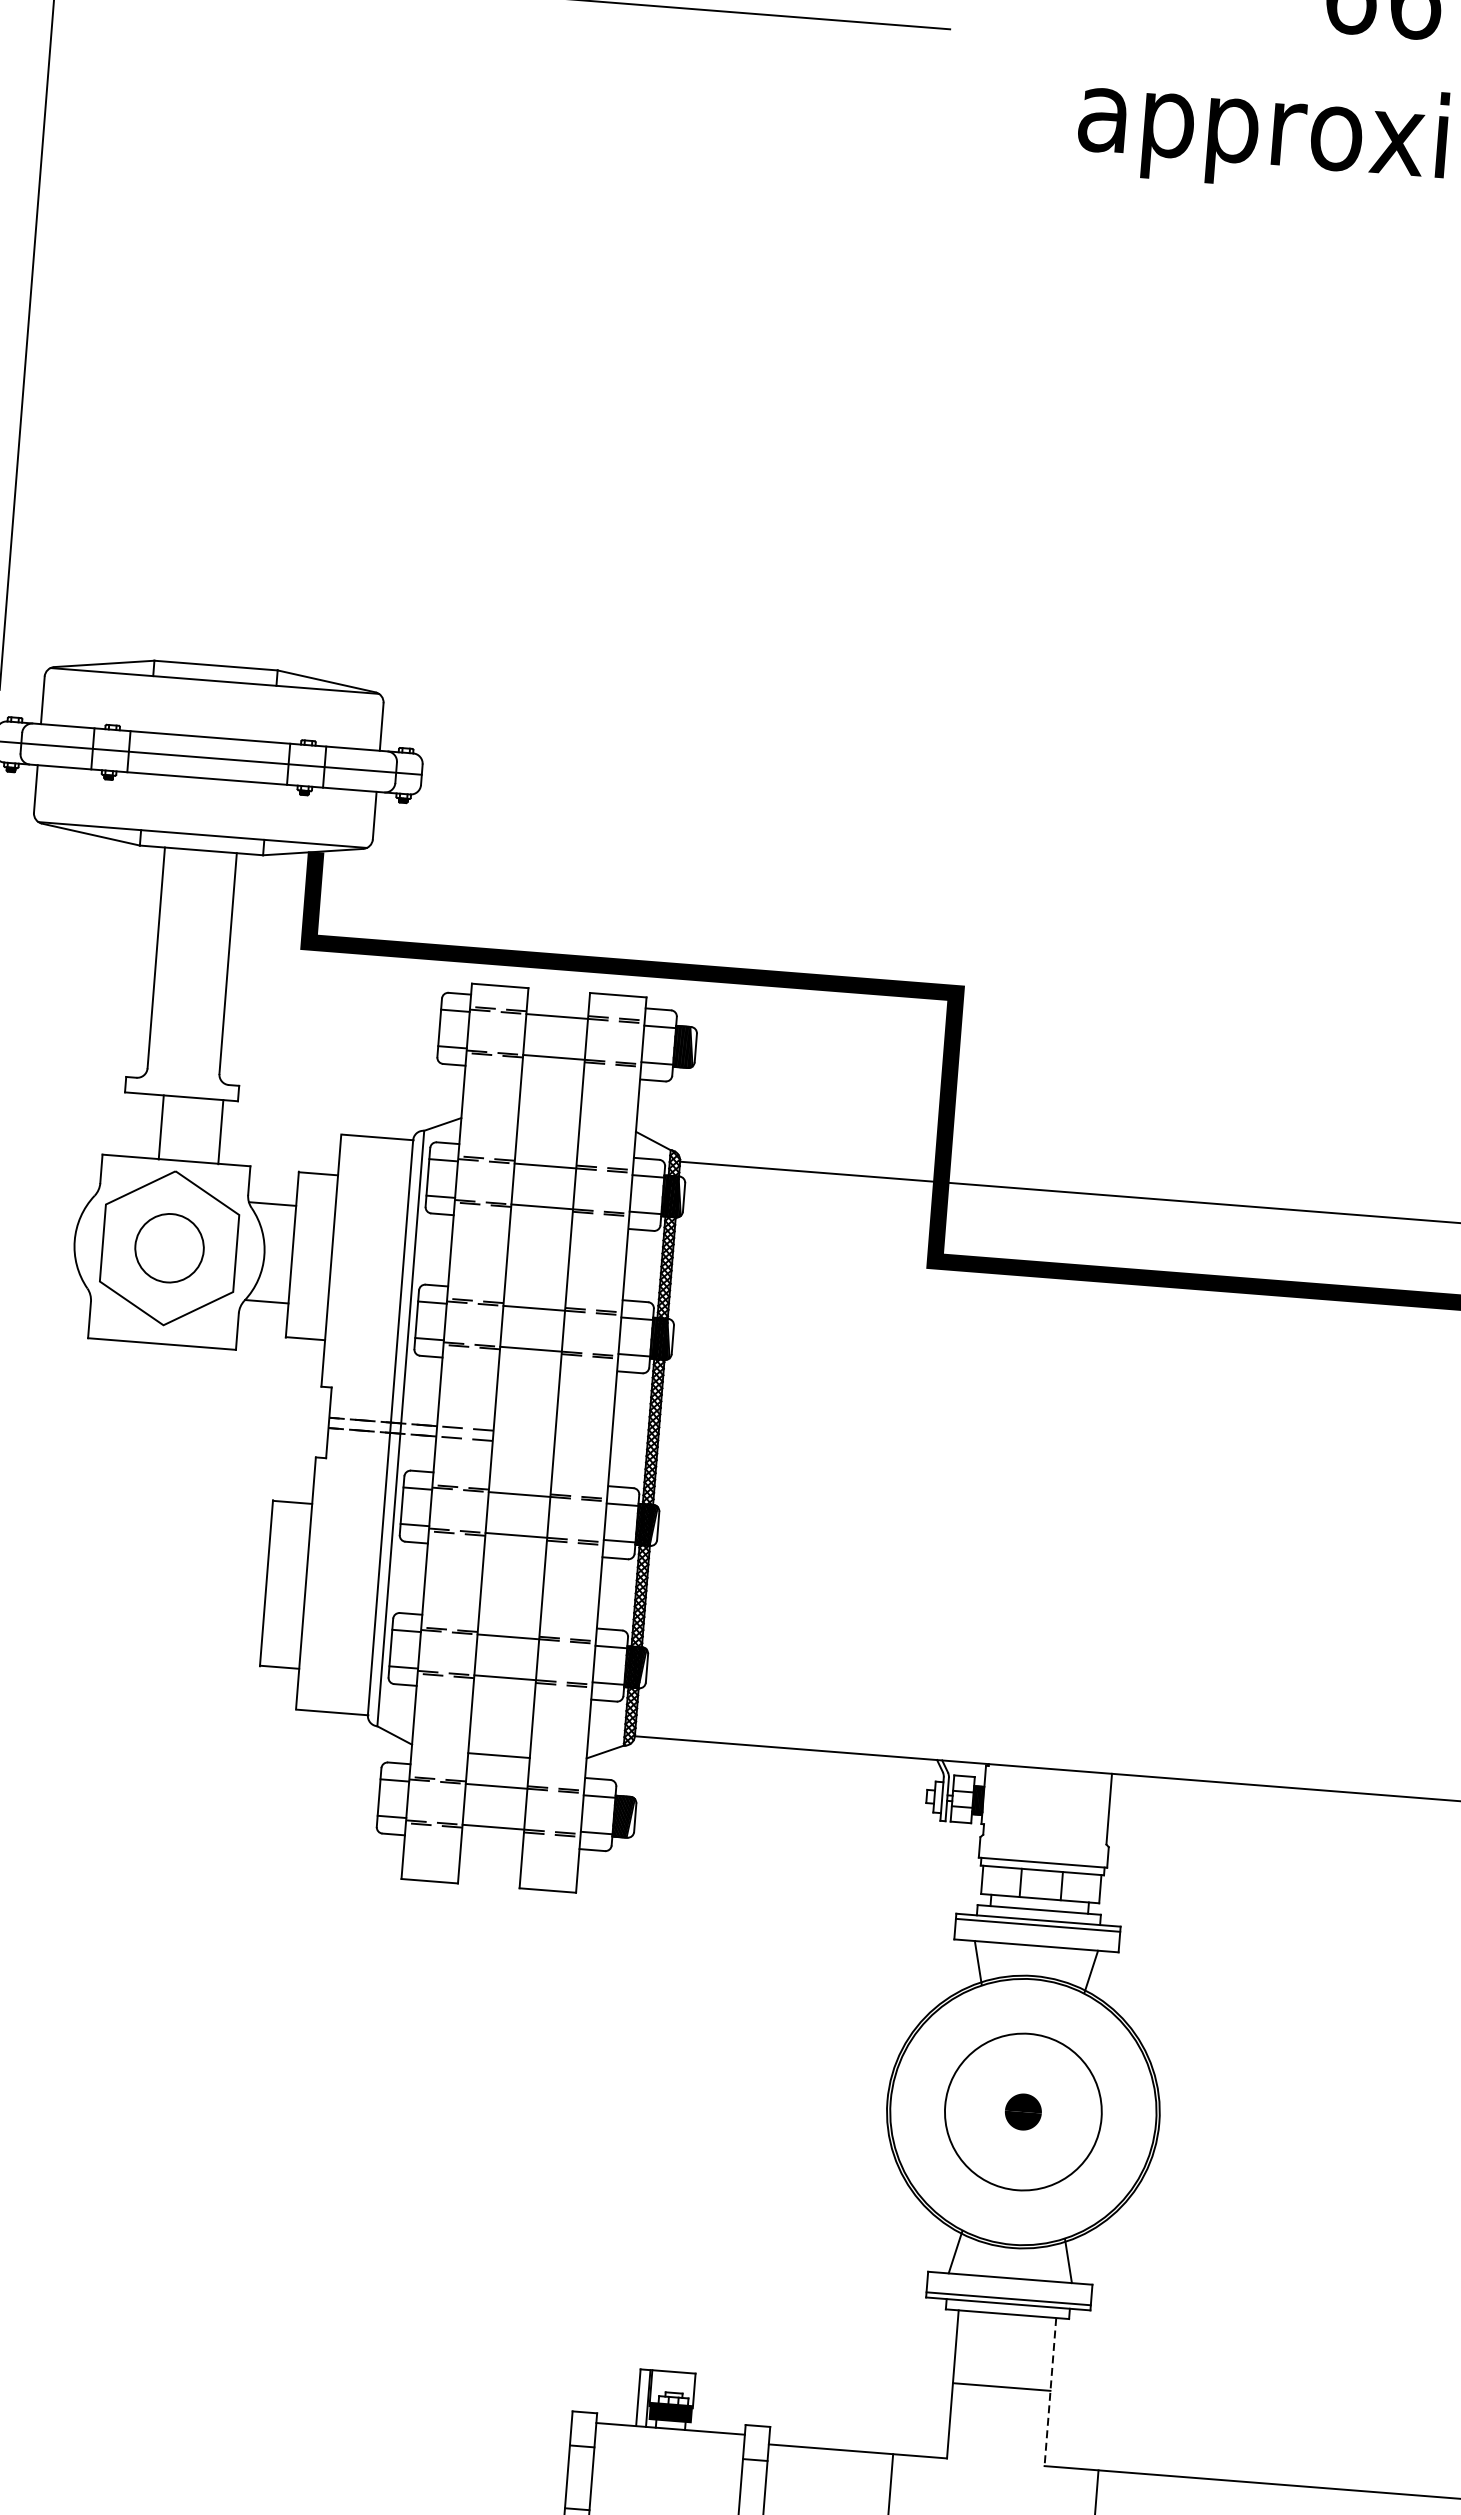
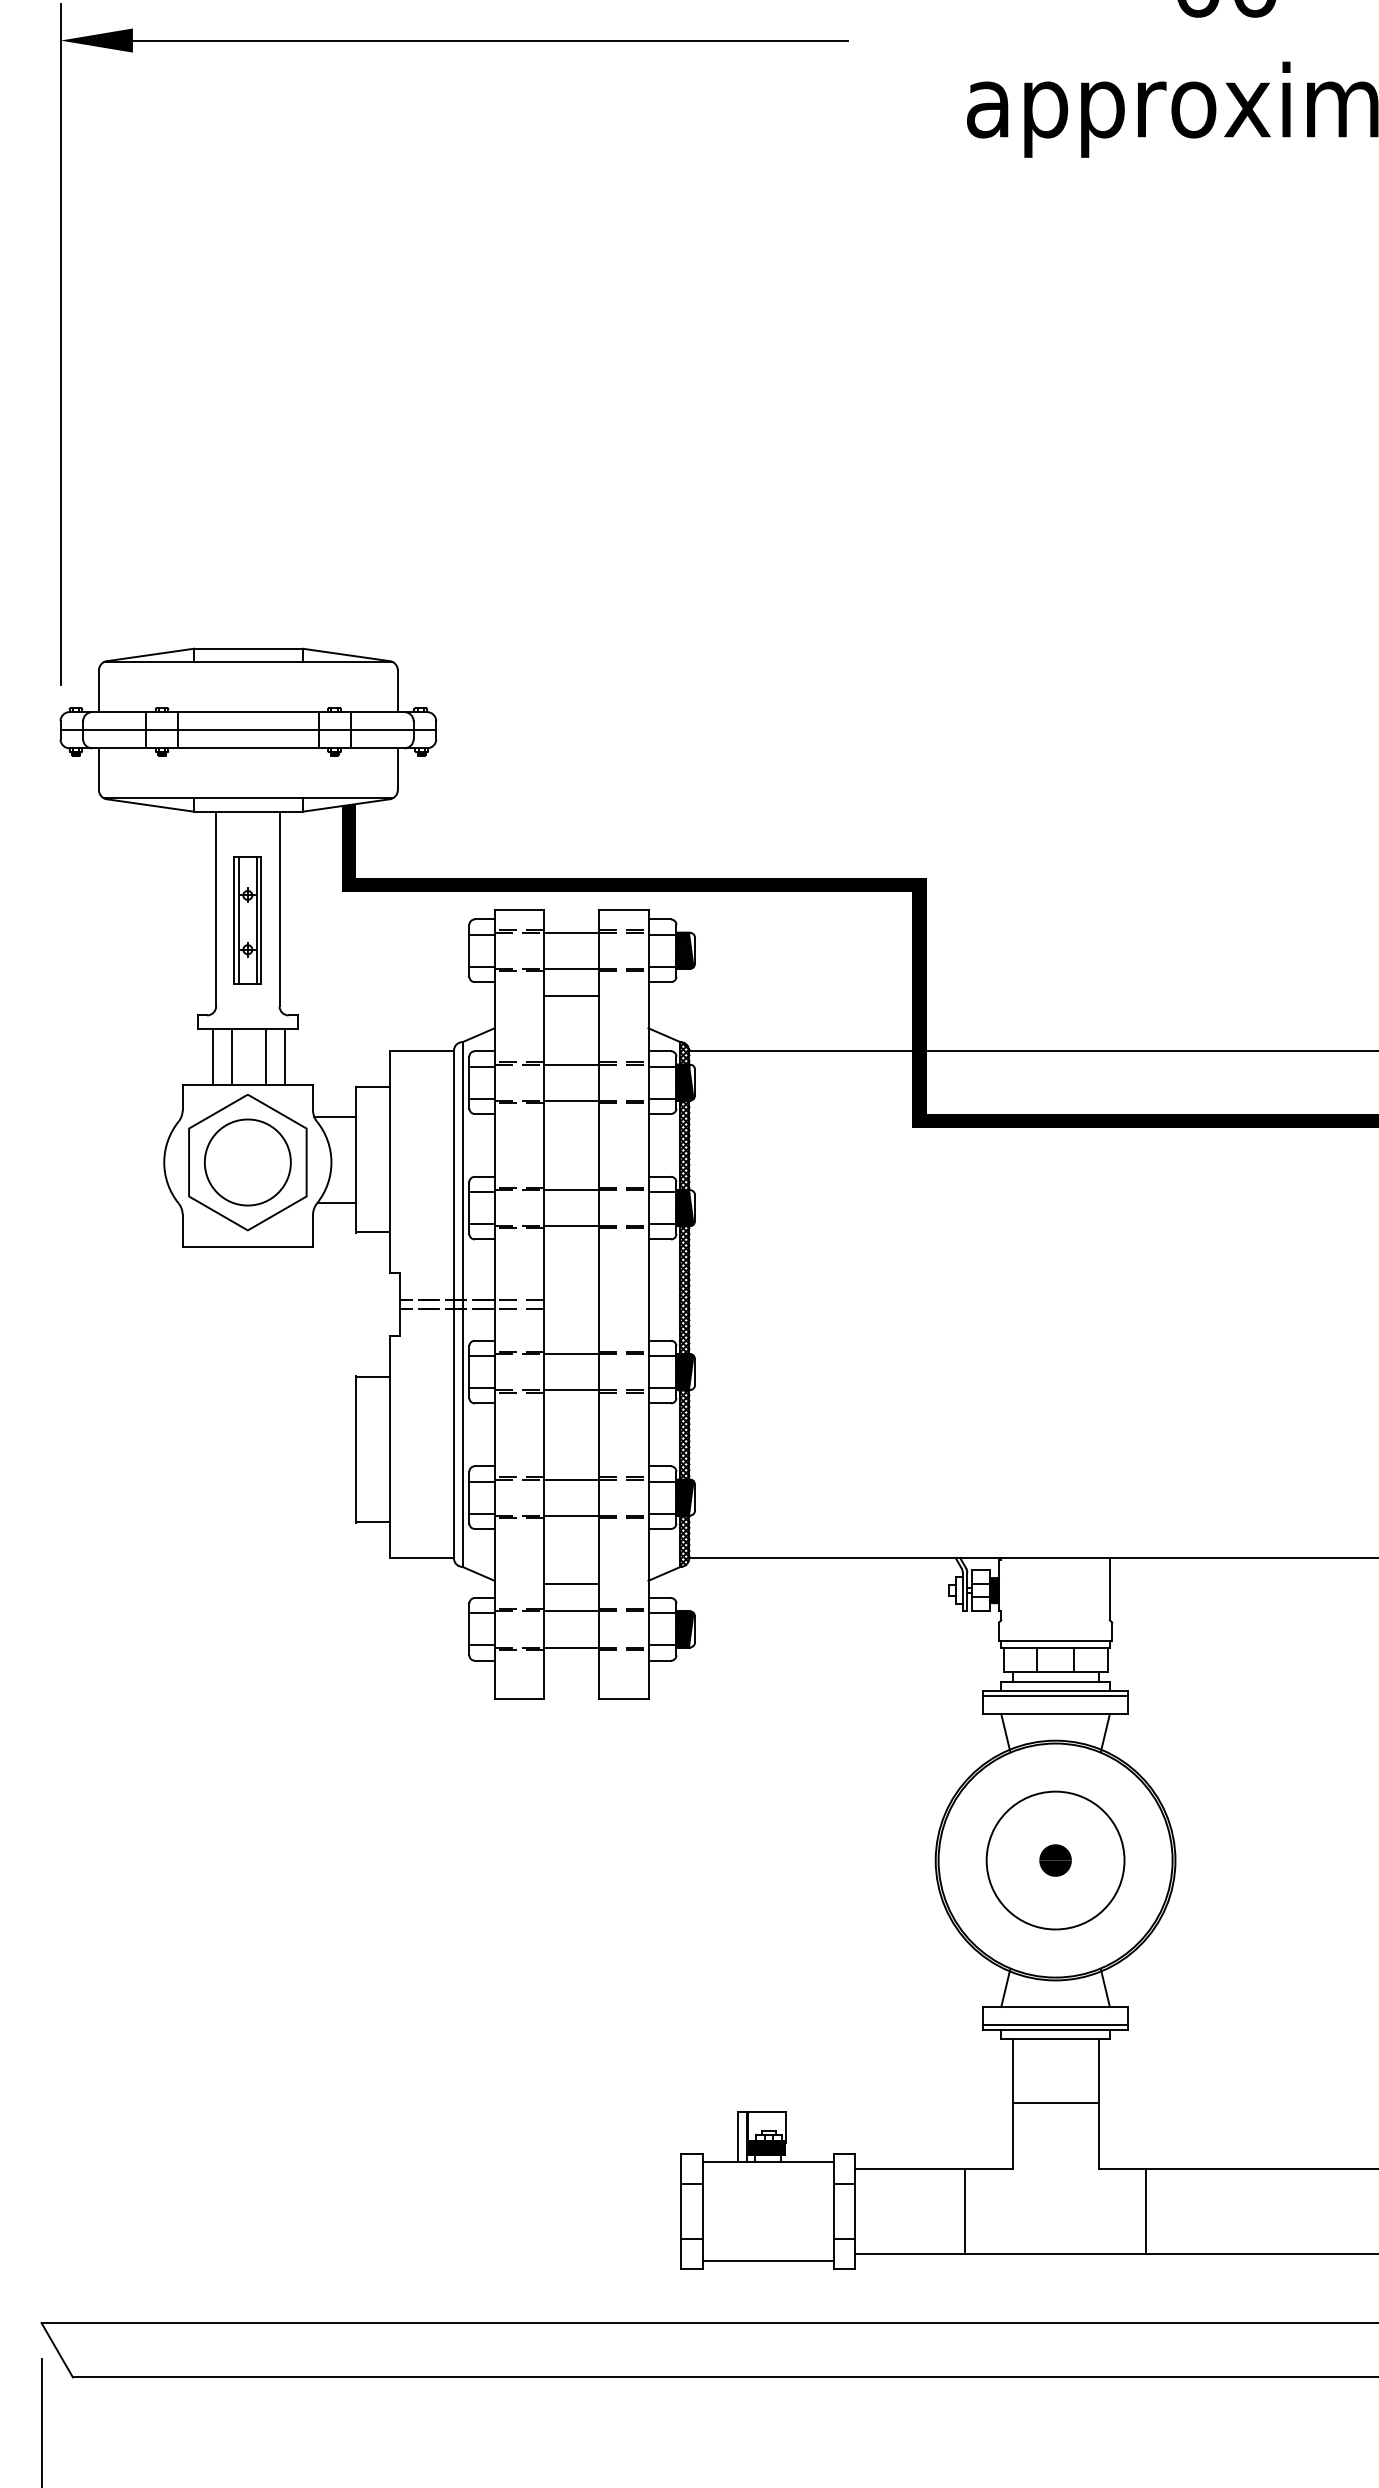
part: (190, 973) -> (247, 920), added
line: (551, 1087) -> (571, 995), added
line: (138, 1125) -> (212, 1057), added
line: (198, 1130) -> (265, 1057), added
circle: (169, 1248) -> (247, 1162), size x1.43
line: (1050, 2392) -> (1098, 2104), dashed -> solid

